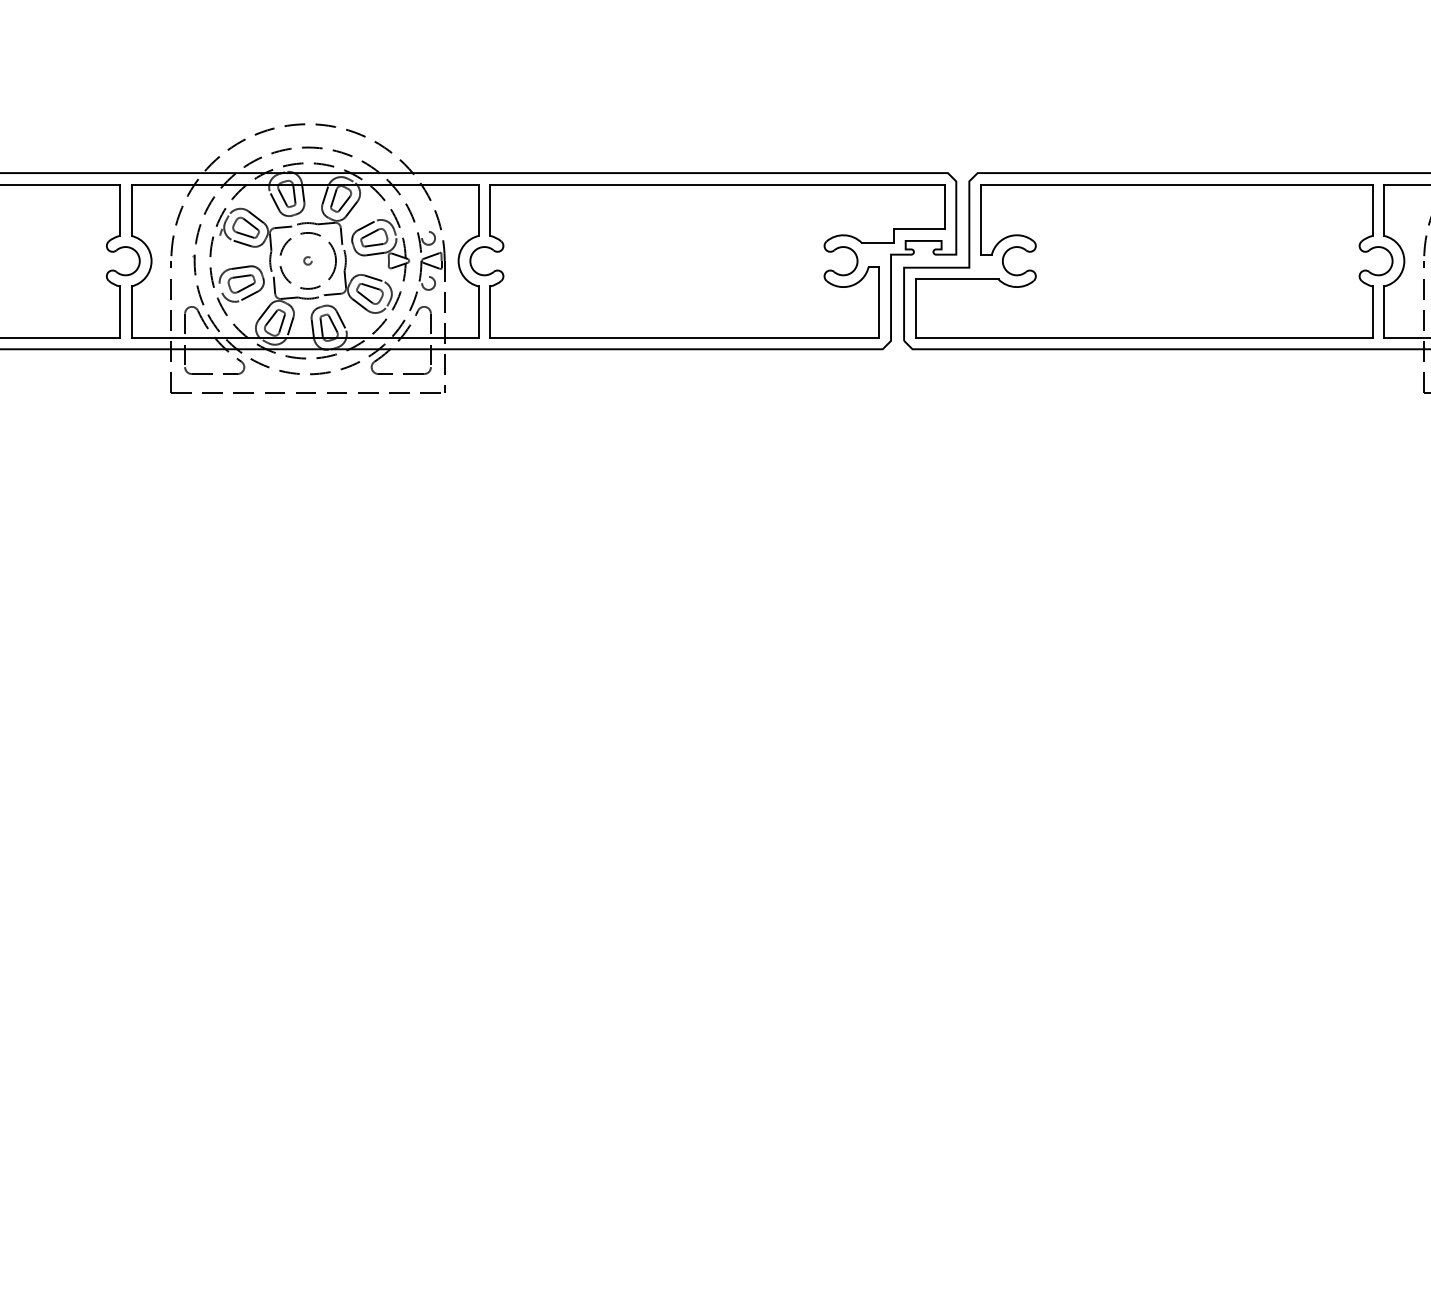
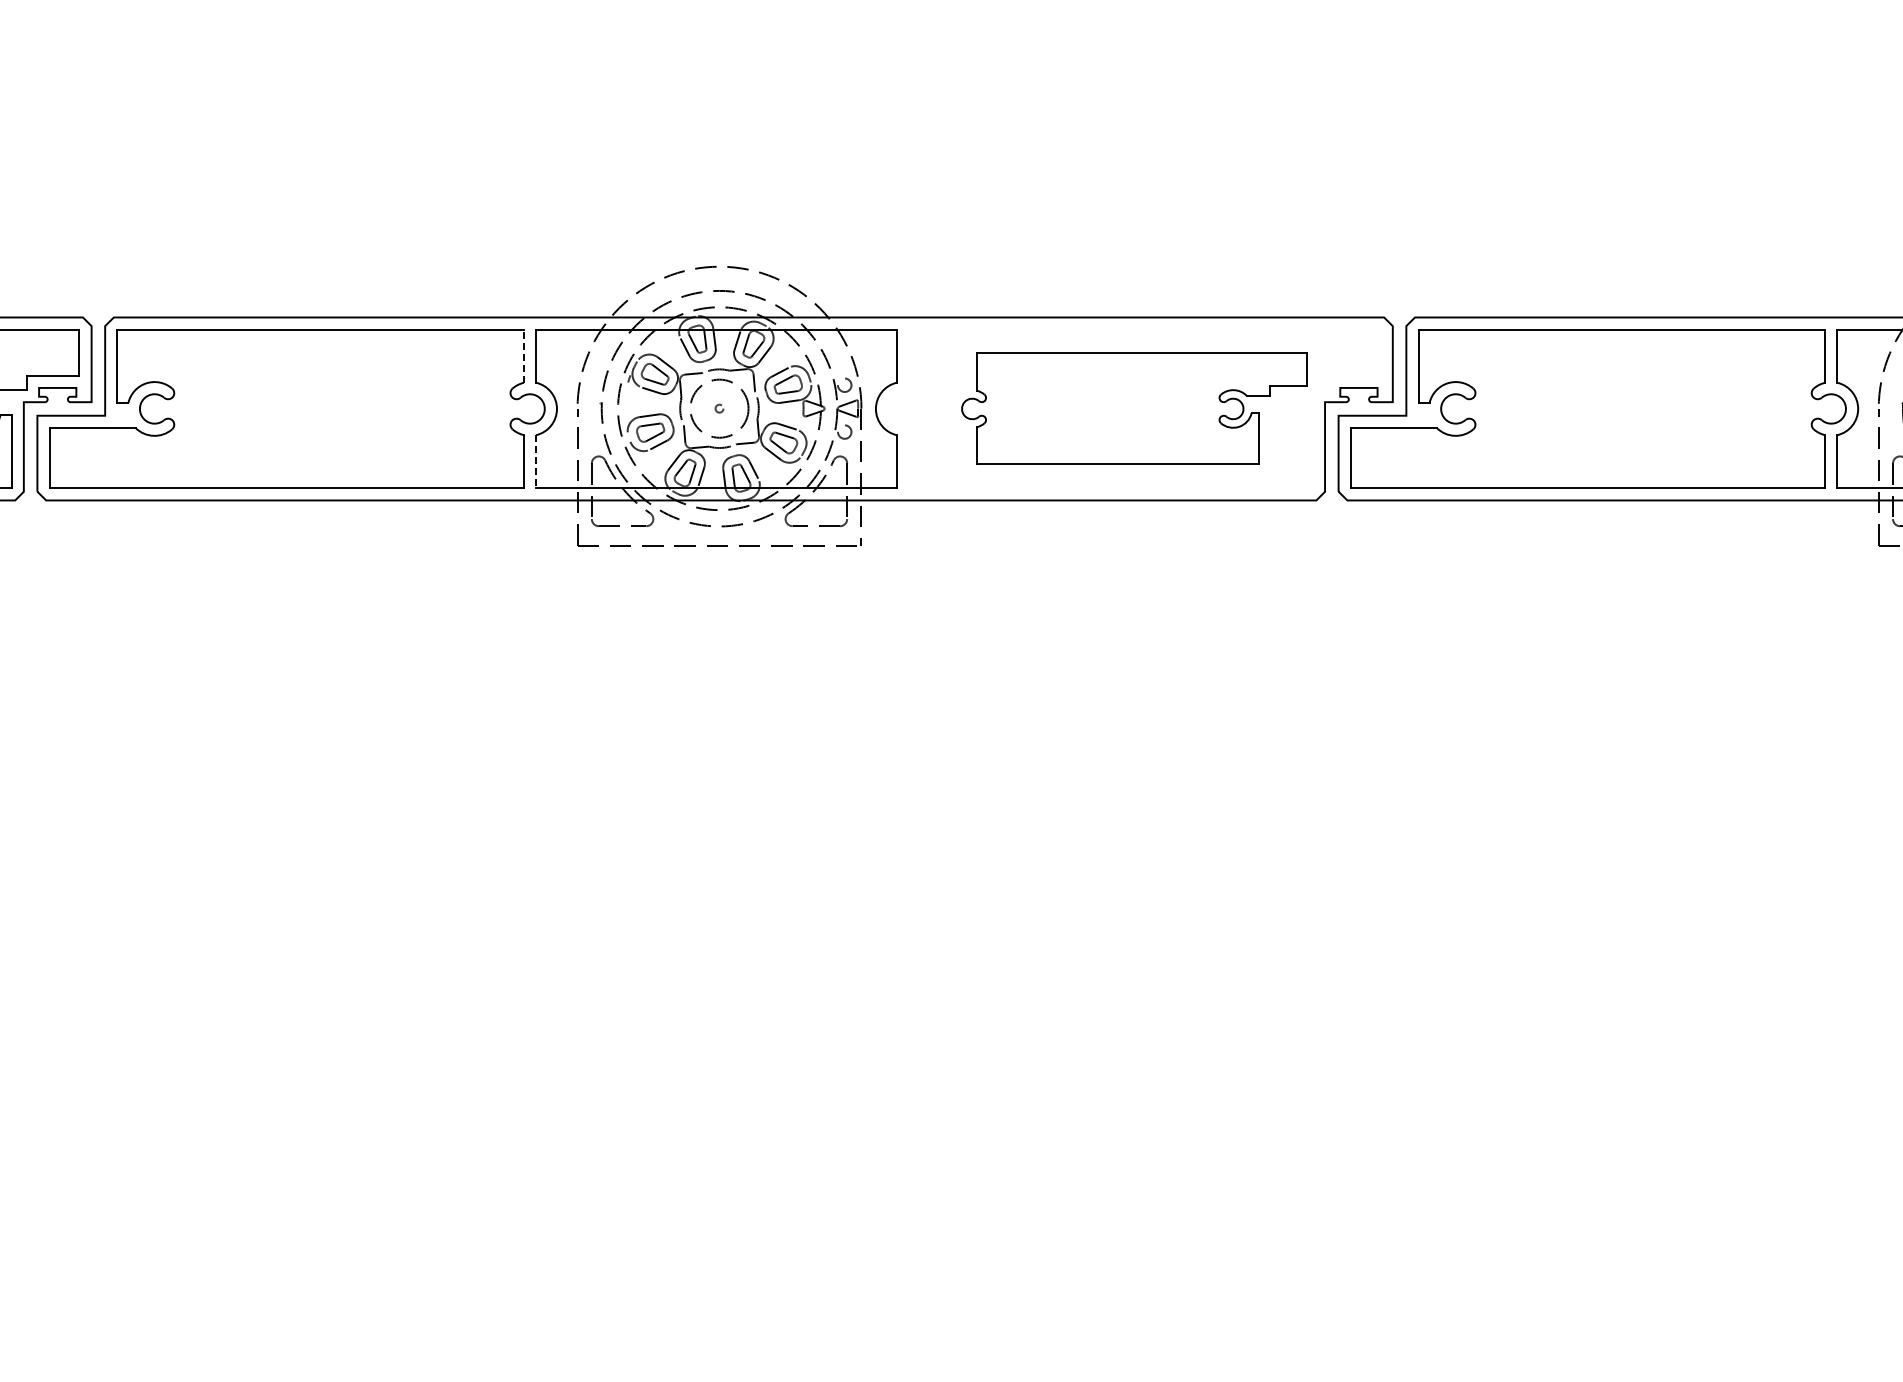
line: (119, 210) -> (523, 356), solid -> dashed
part: (707, 260) -> (1134, 408), size x0.7
line: (131, 311) -> (536, 461), solid -> dashed

